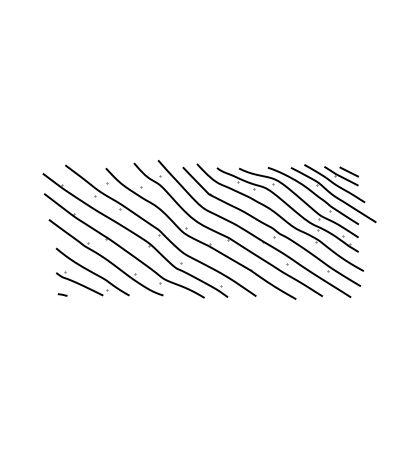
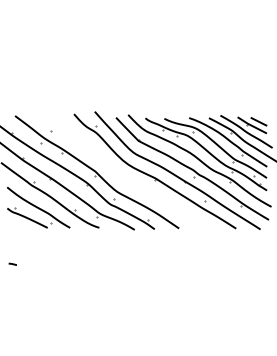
part: (197, 239) -> (128, 179), removed
line: (62, 294) -> (12, 263), moved

